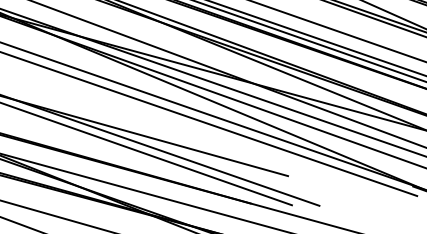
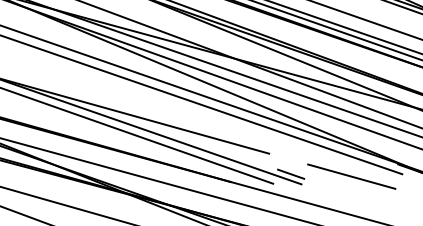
line: (309, 195) -> (291, 173), added
line: (367, 198) -> (351, 176), added

